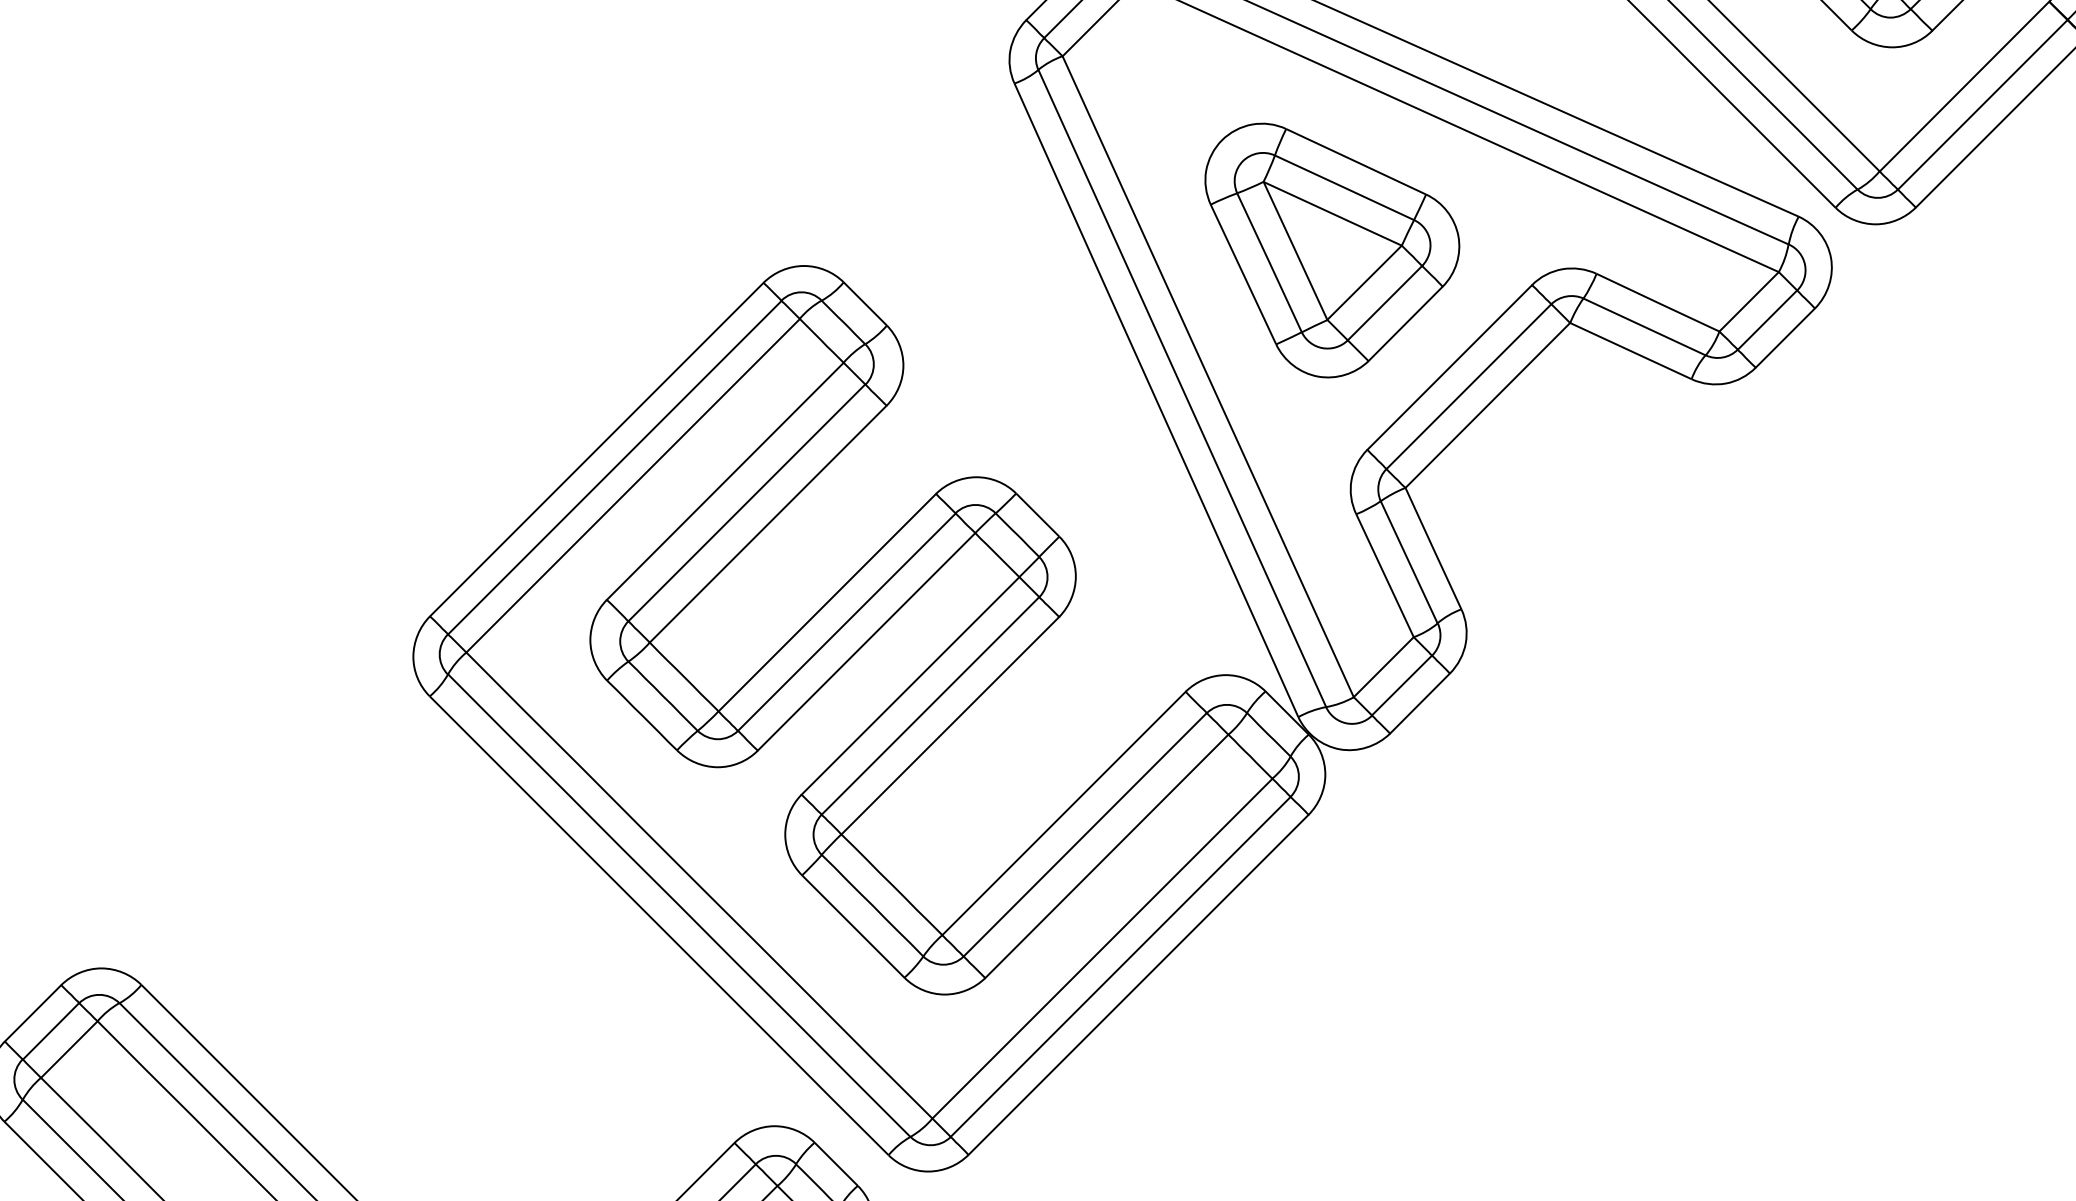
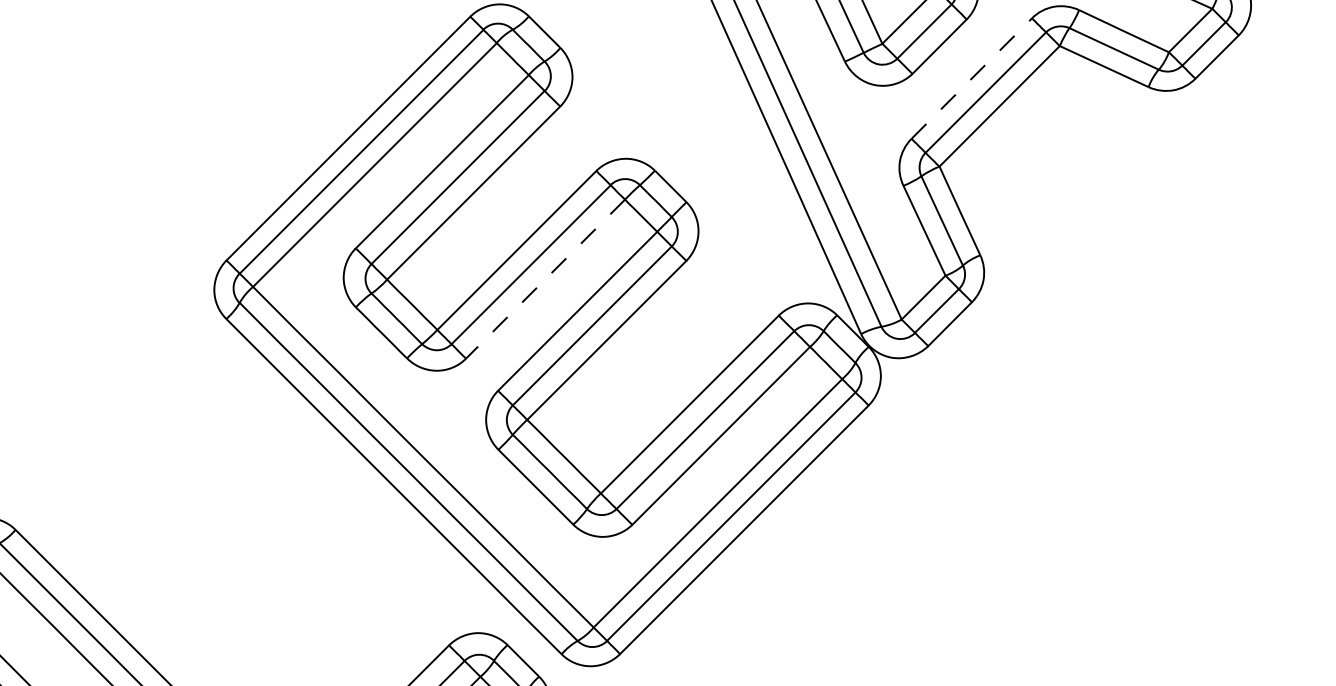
line: (1450, 367) -> (972, 78), solid -> dashed
line: (866, 641) -> (545, 278), solid -> dashed

